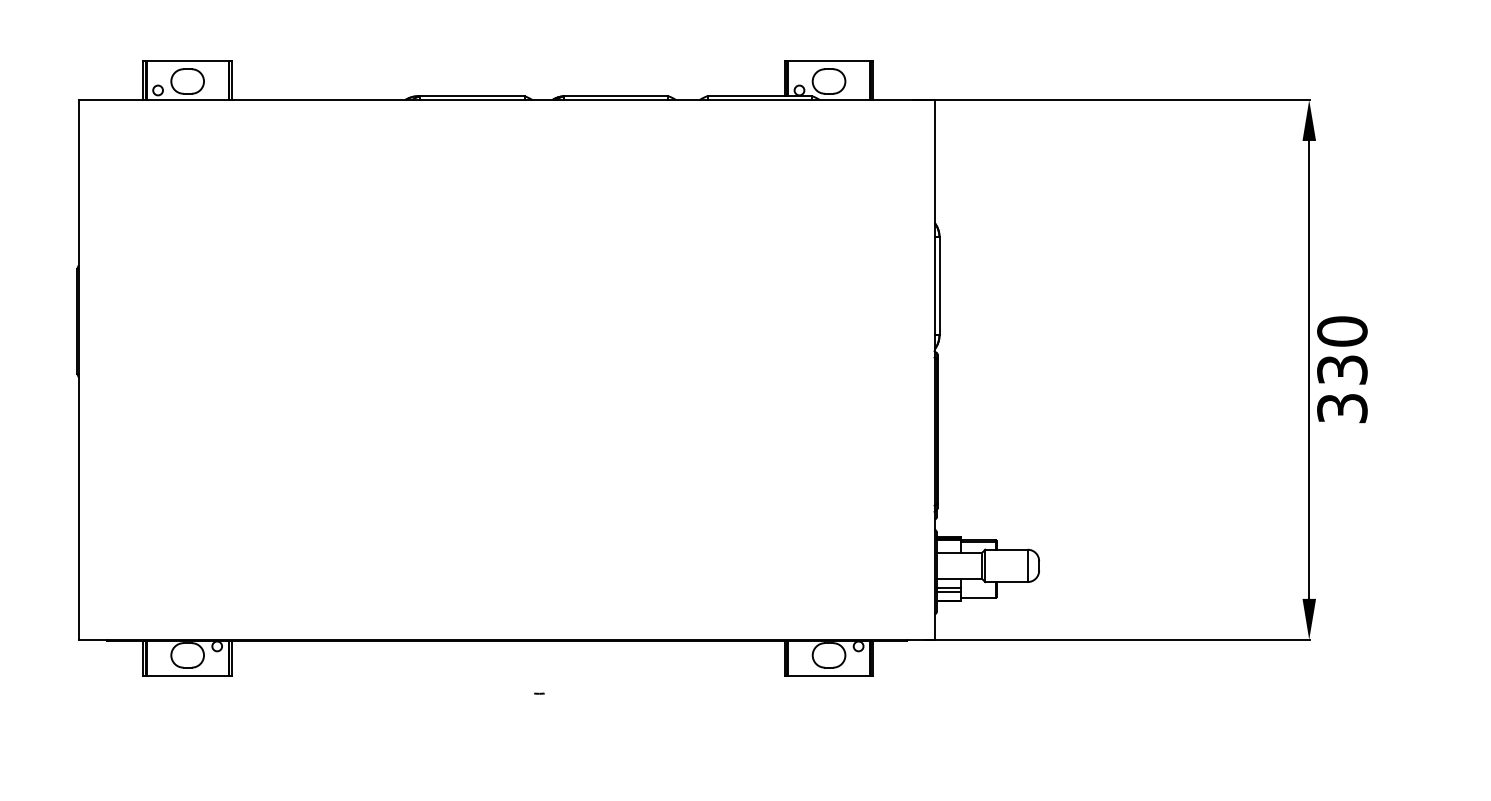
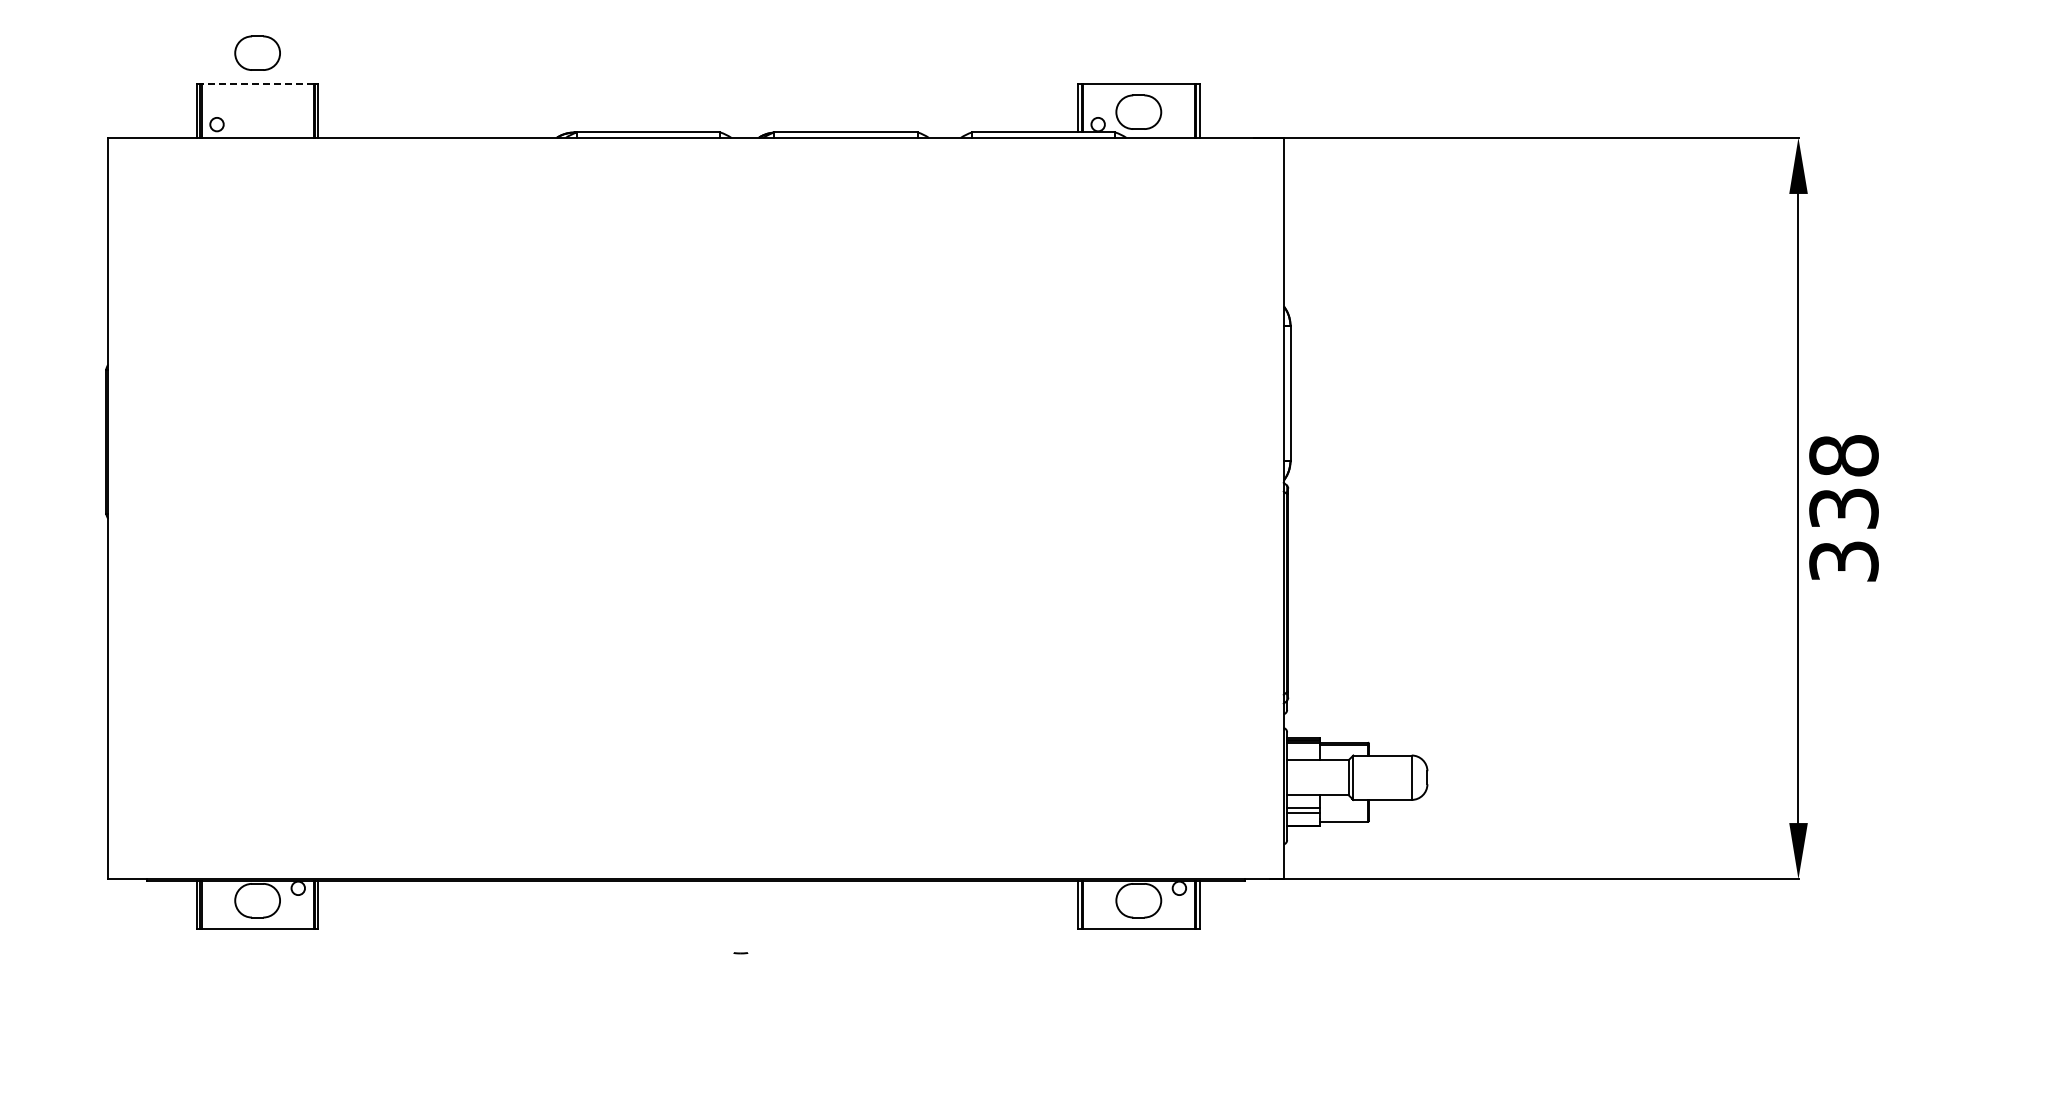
line: (187, 61) -> (257, 84), solid -> dashed
part: (187, 80) -> (257, 52), moved
text: (1342, 331) -> (1843, 455), 330 -> 338

